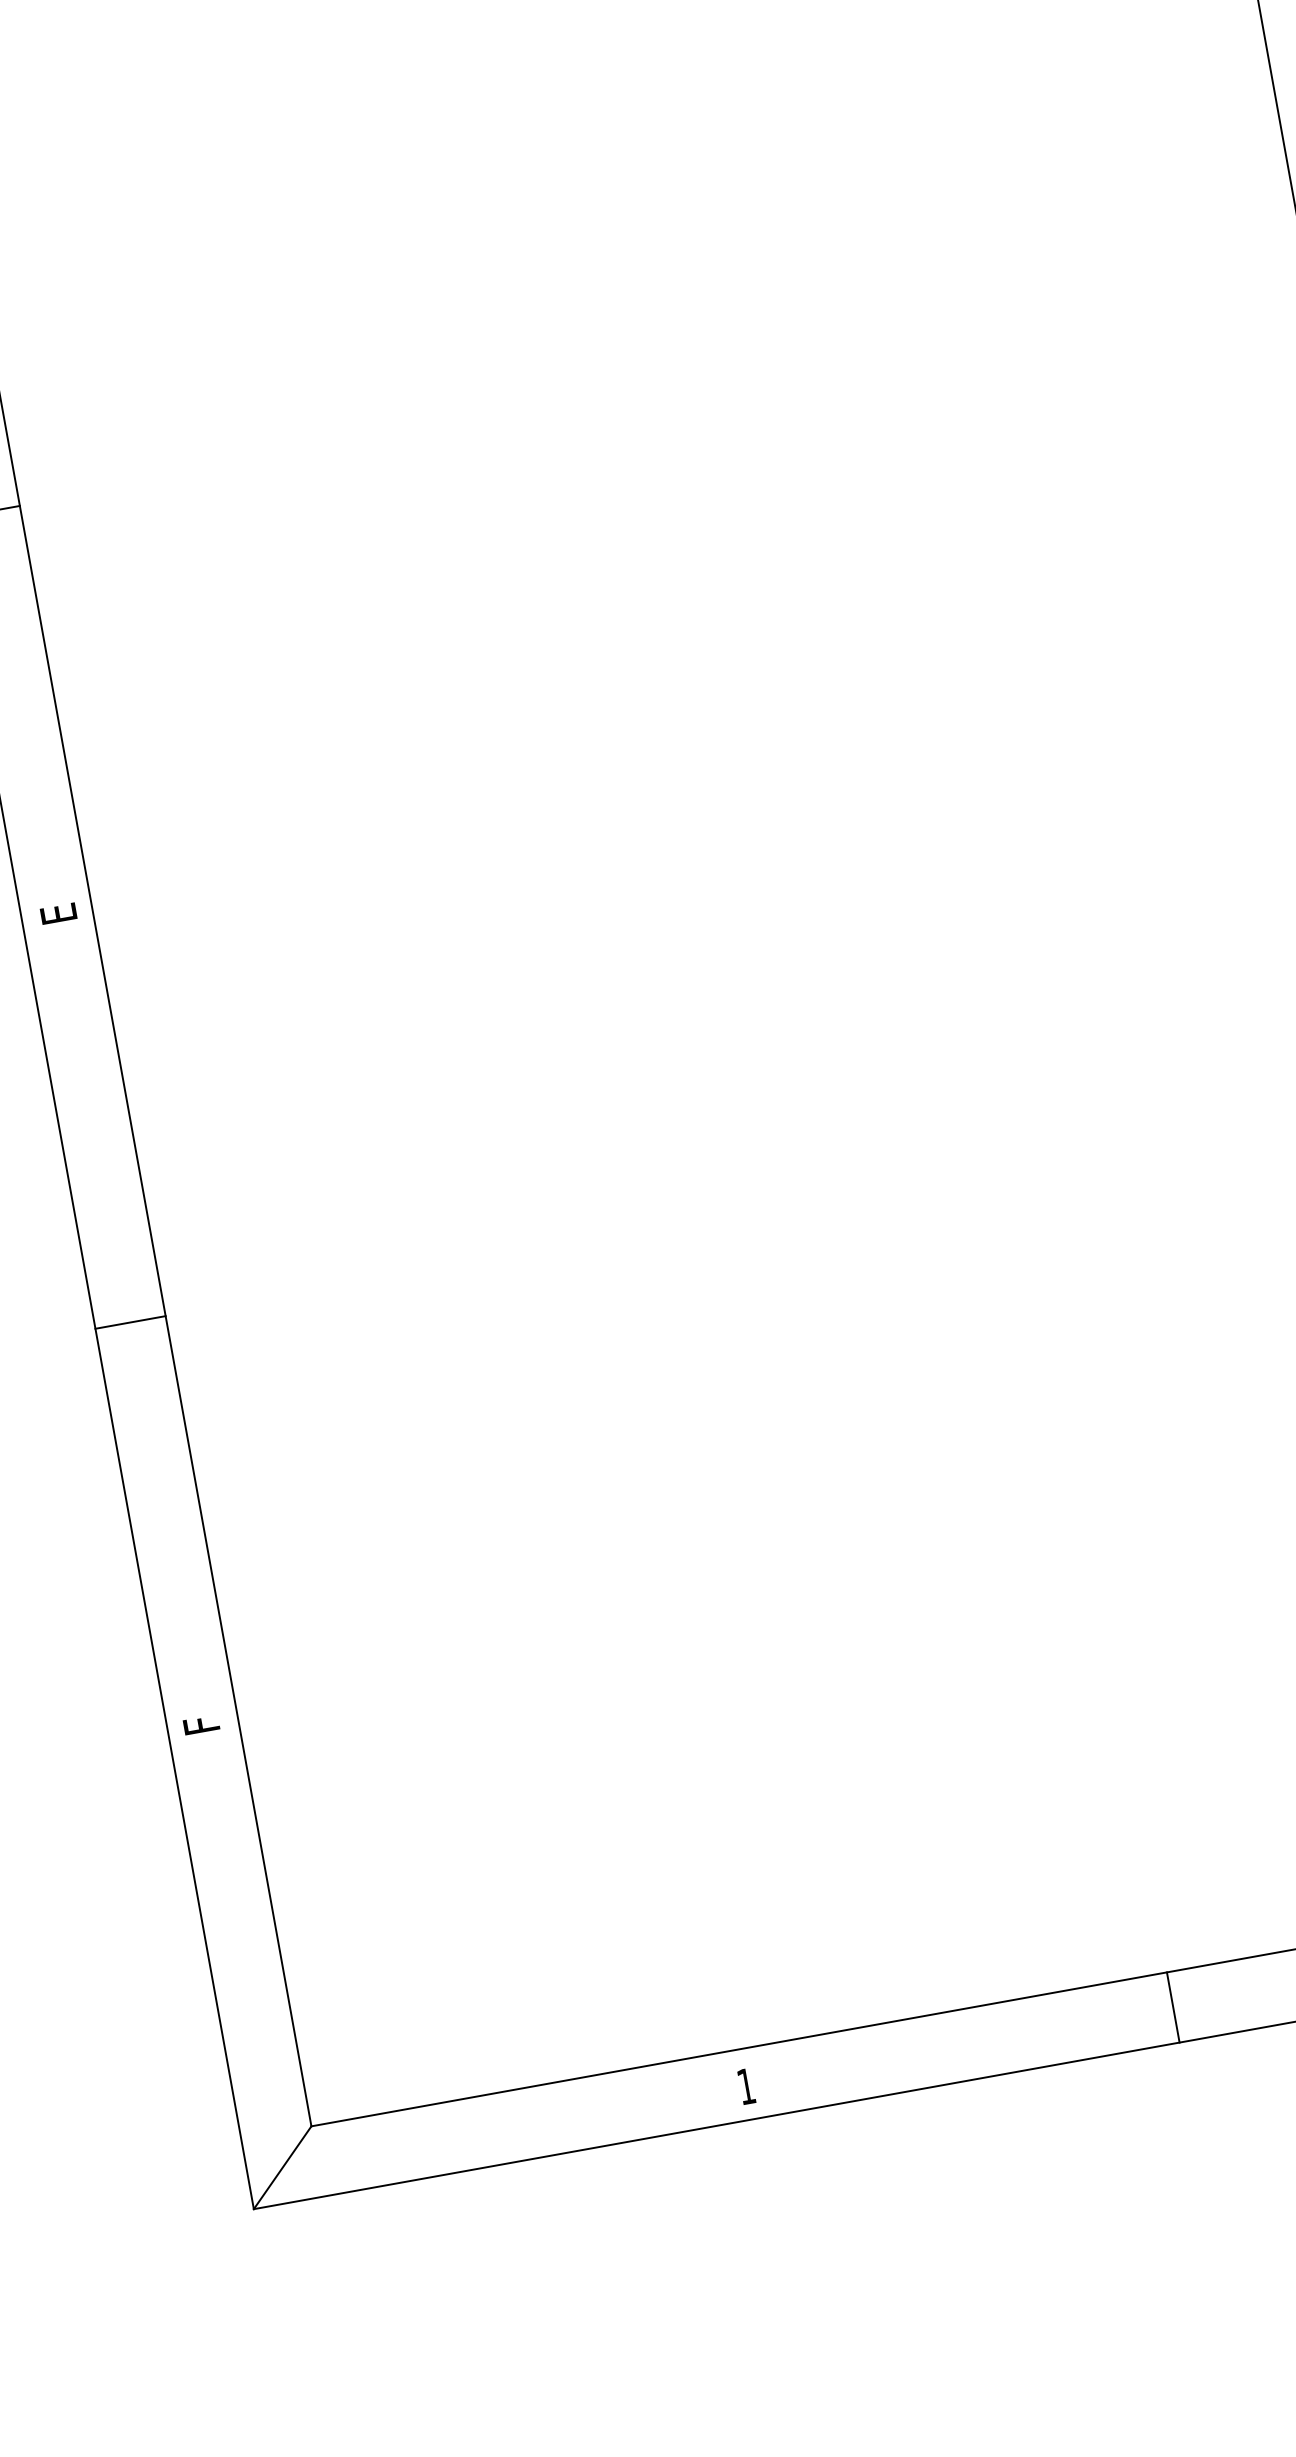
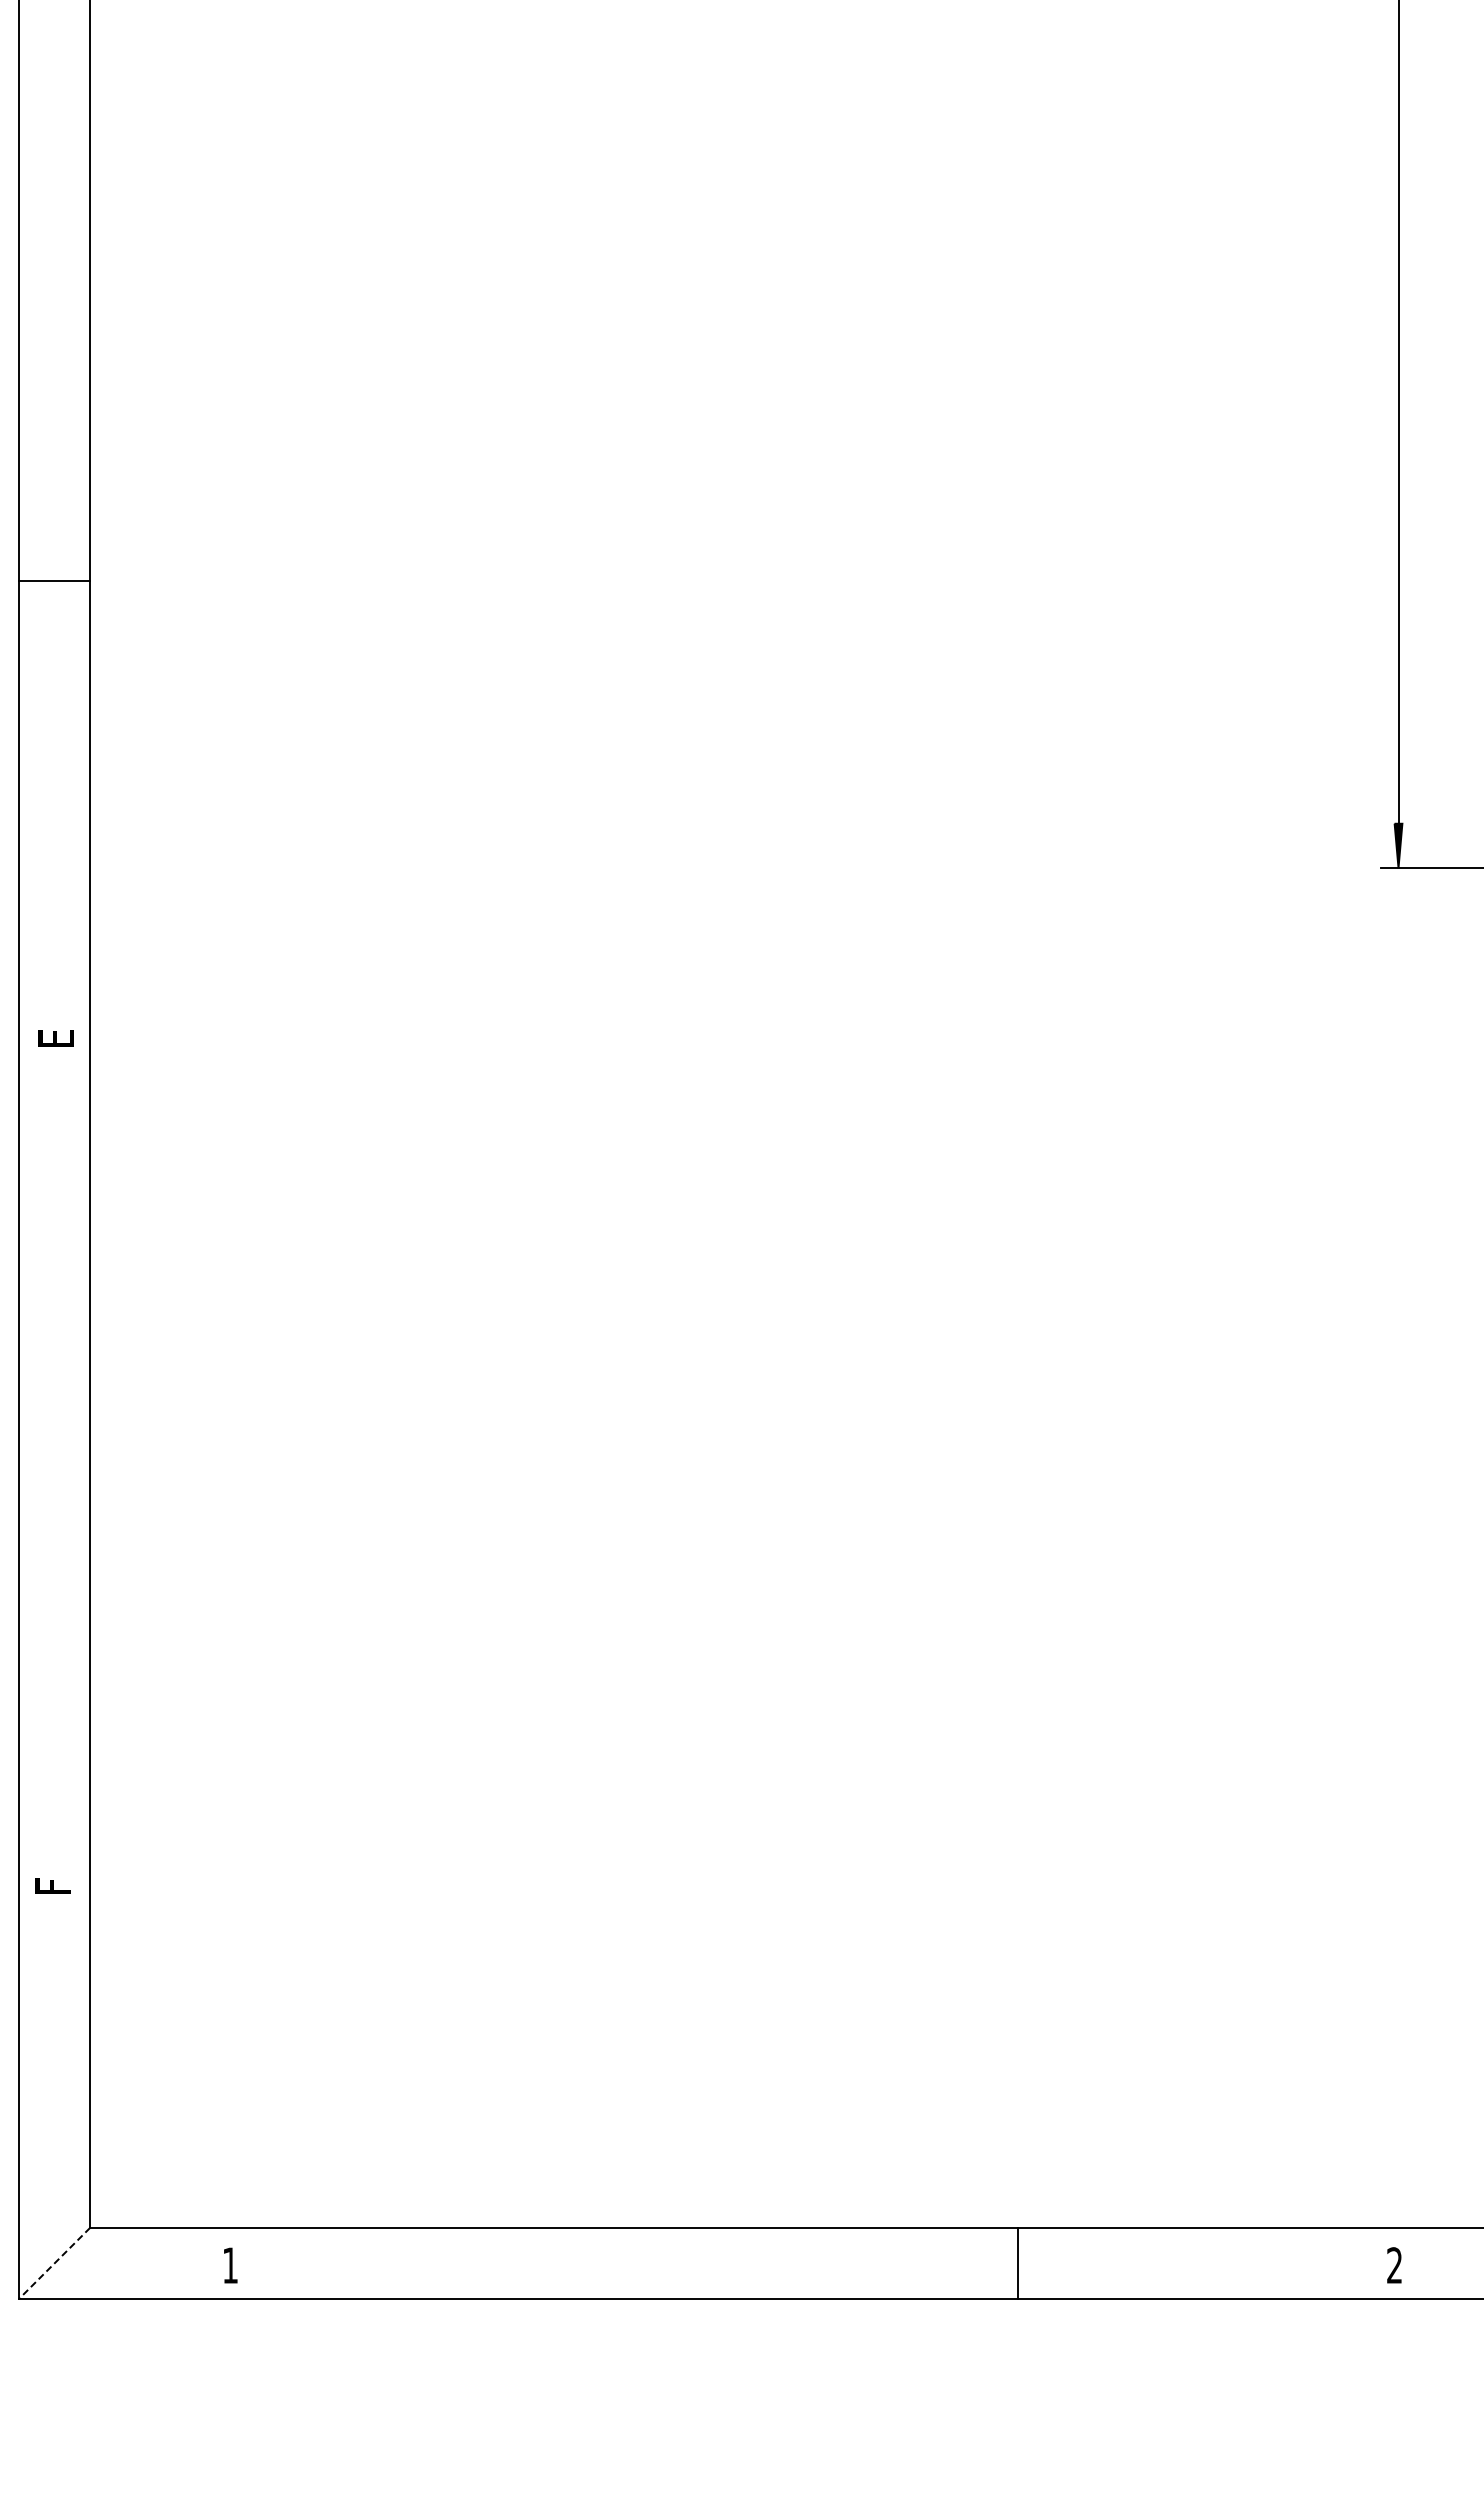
text: (57, 913) -> (55, 1038), moved
line: (130, 1322) -> (54, 1404), removed
text: (200, 1724) -> (52, 1885), moved
line: (1173, 2007) -> (1017, 2263), moved
text: (746, 2086) -> (230, 2265), moved
line: (282, 2167) -> (54, 2263), solid -> dashed

